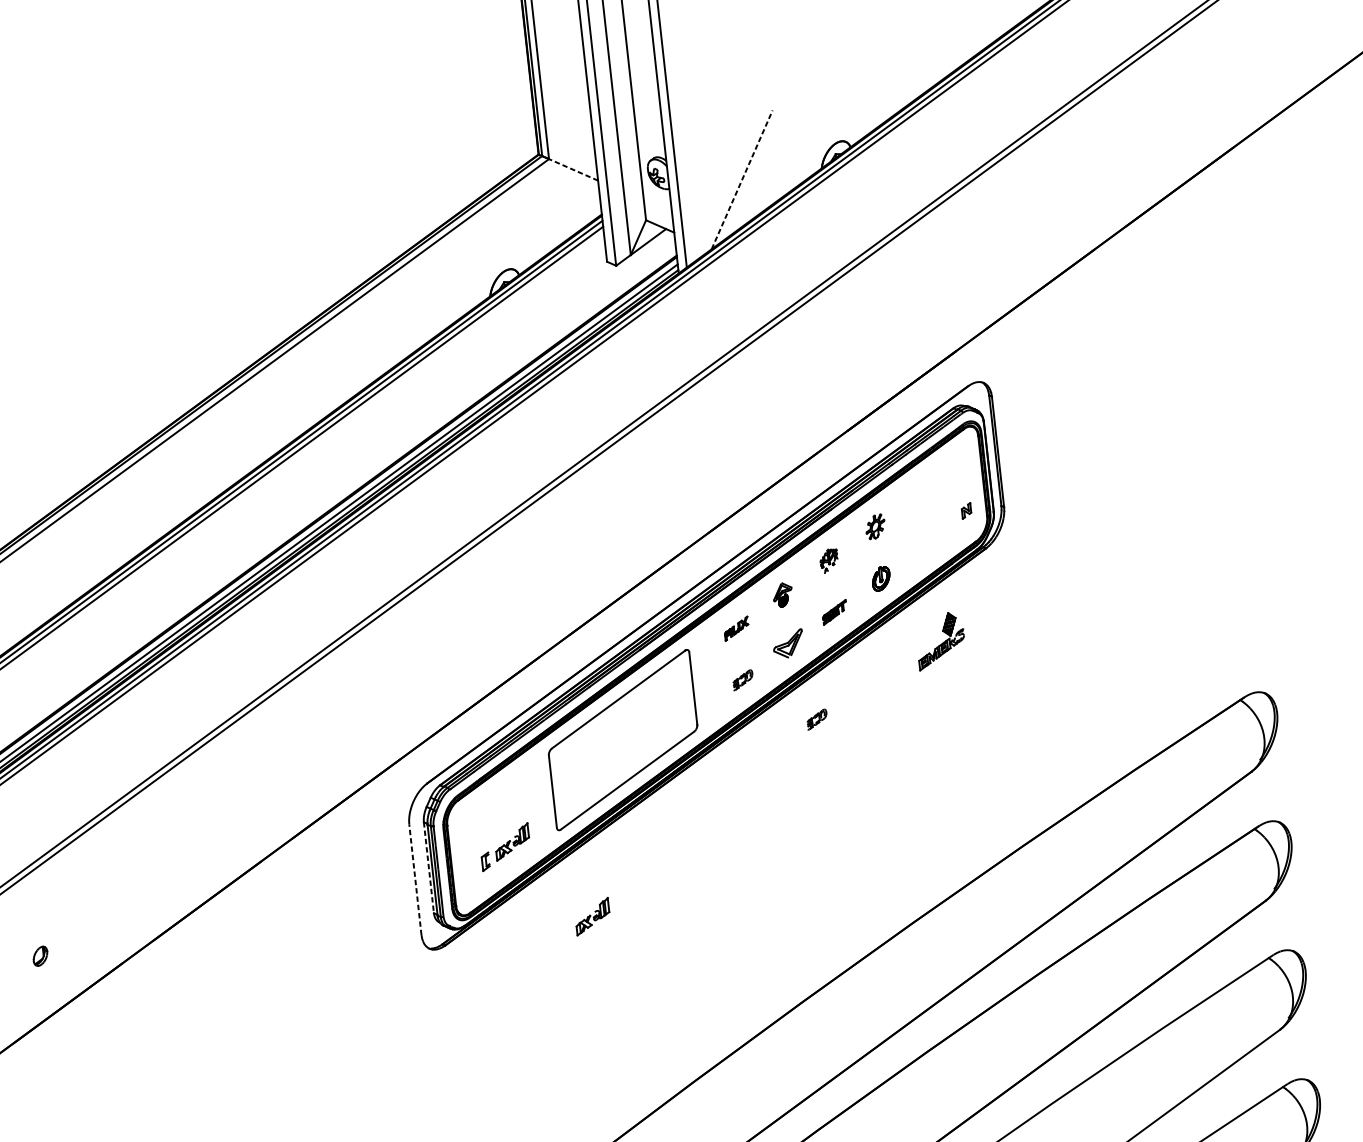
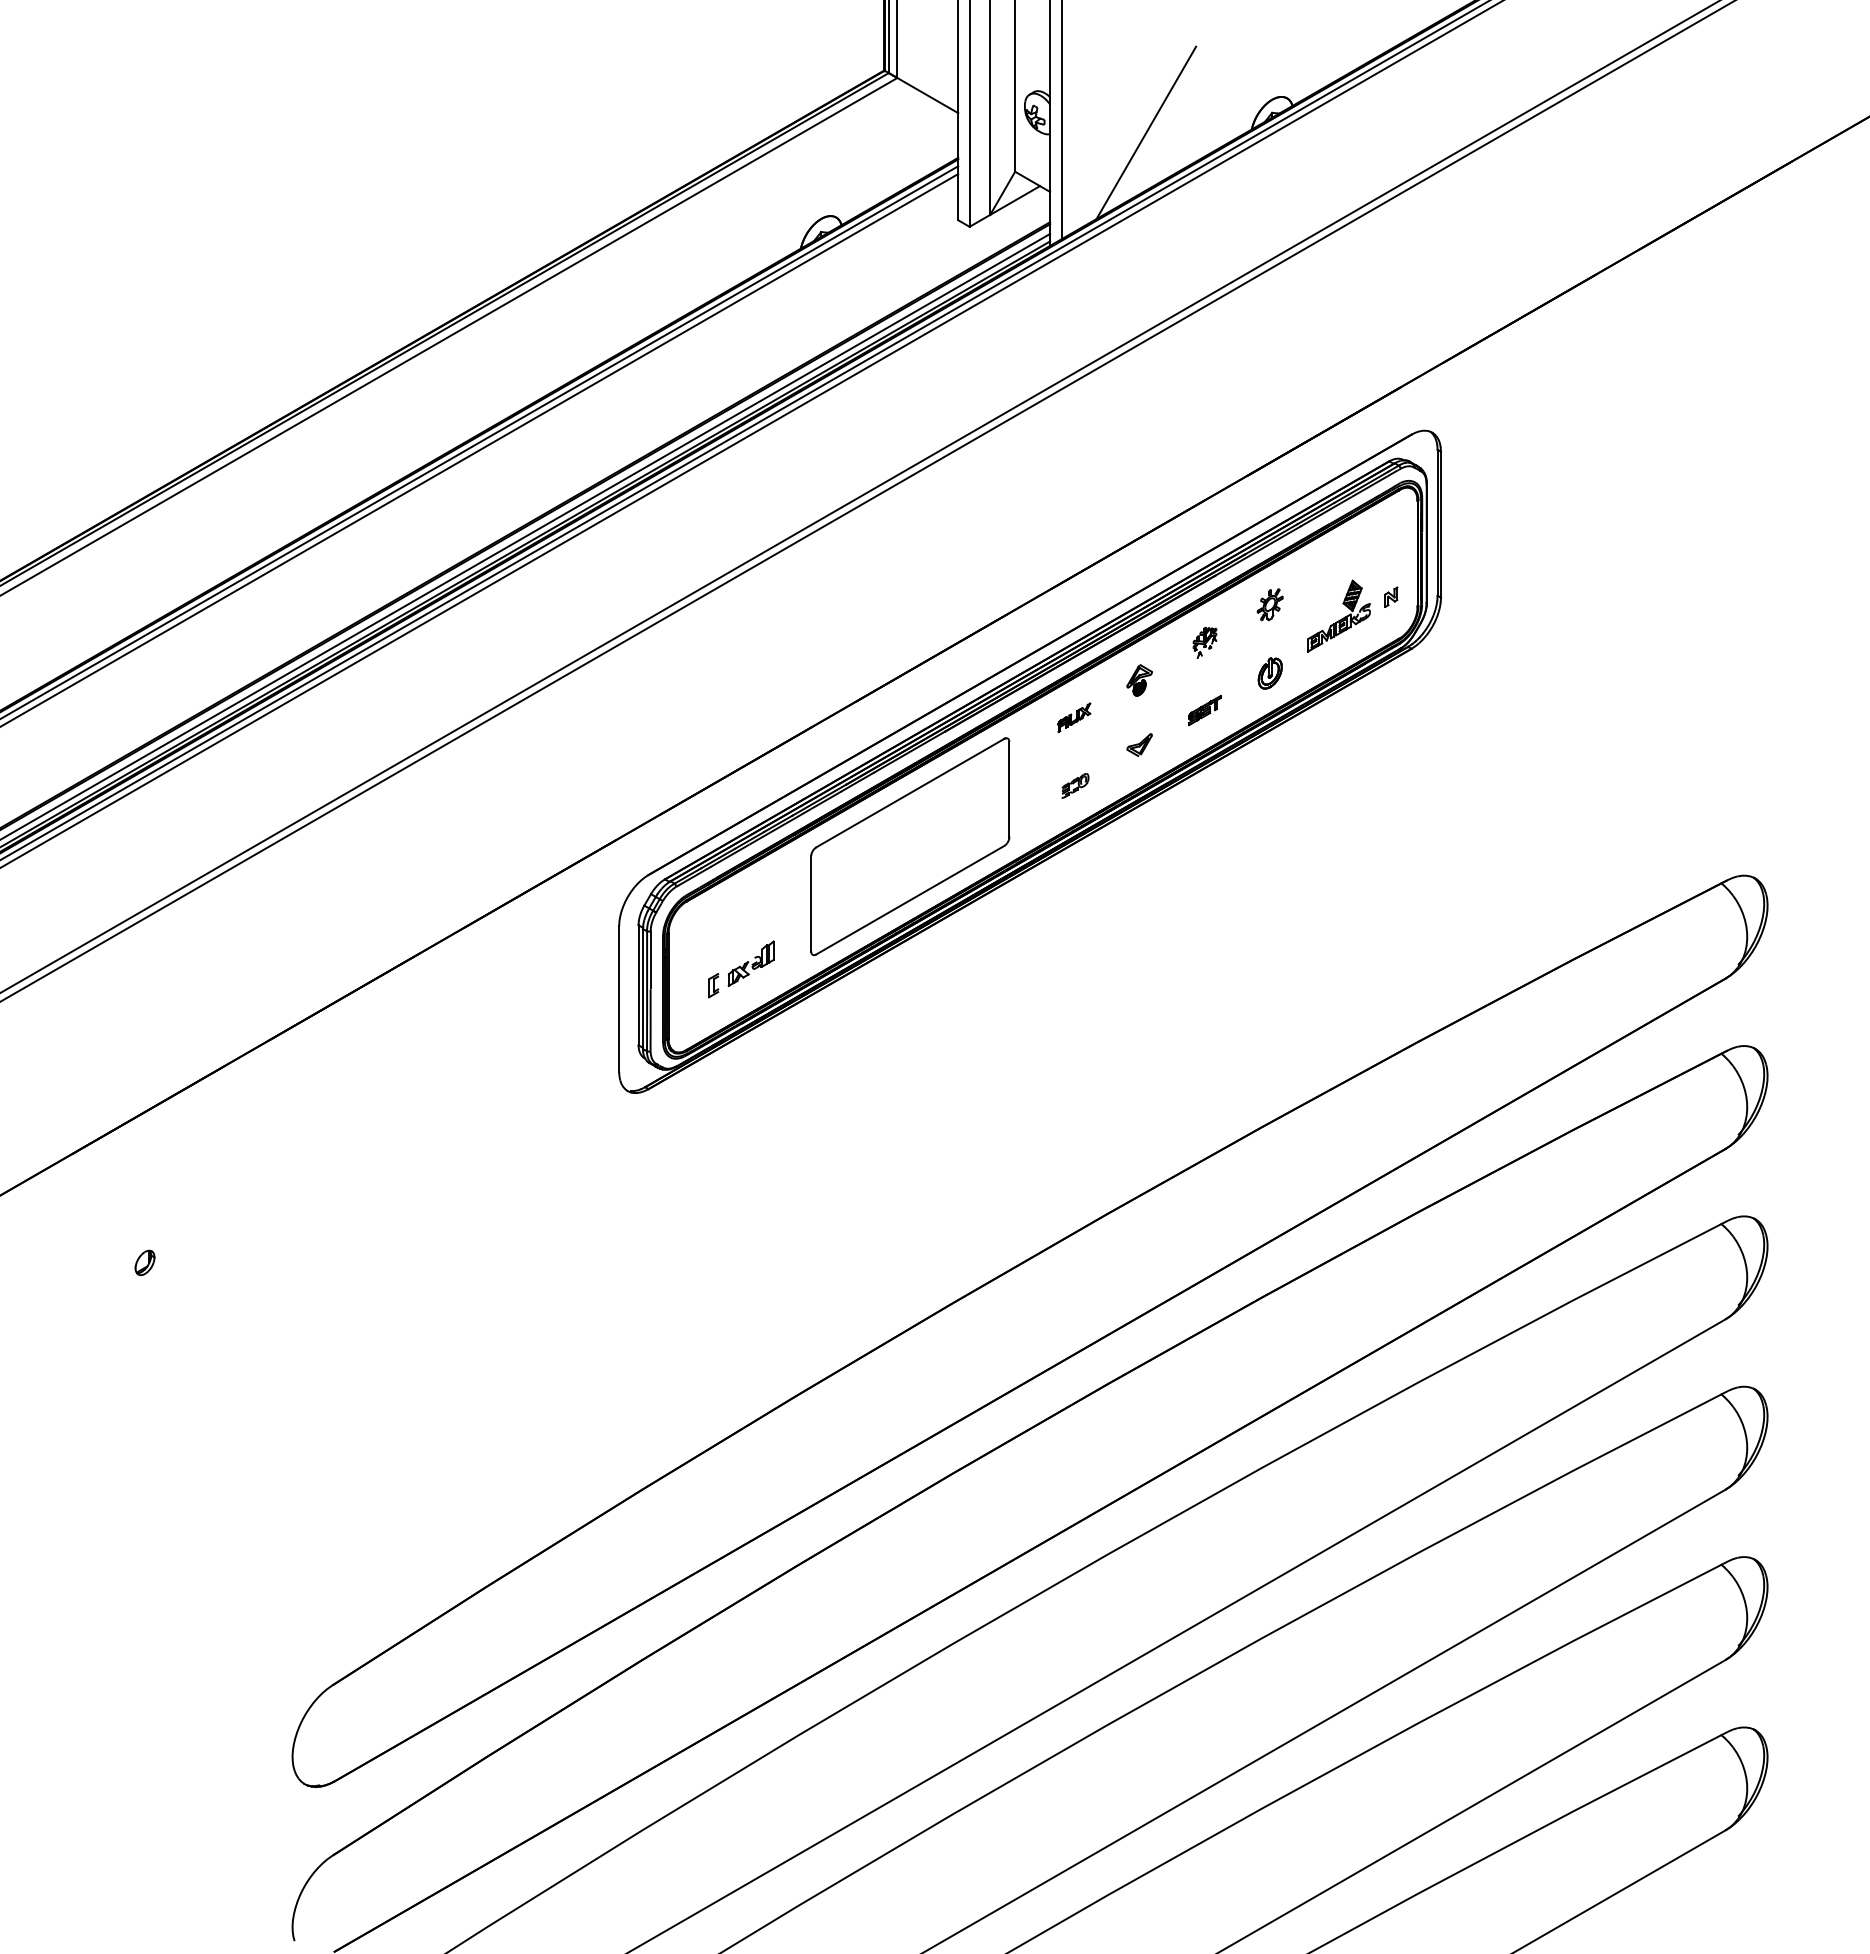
line: (571, 169) -> (925, 94), dashed -> solid
line: (742, 179) -> (1146, 132), dashed -> solid
part: (940, 640) -> (1338, 615), moved
part: (788, 643) -> (1139, 744), size x0.62
part: (817, 719) -> (1166, 847), removed
line: (428, 867) -> (638, 985), dashed -> solid
line: (415, 879) -> (619, 998), dashed -> solid
part: (592, 916) -> (844, 1072), removed
part: (40, 956) -> (144, 1262), moved

